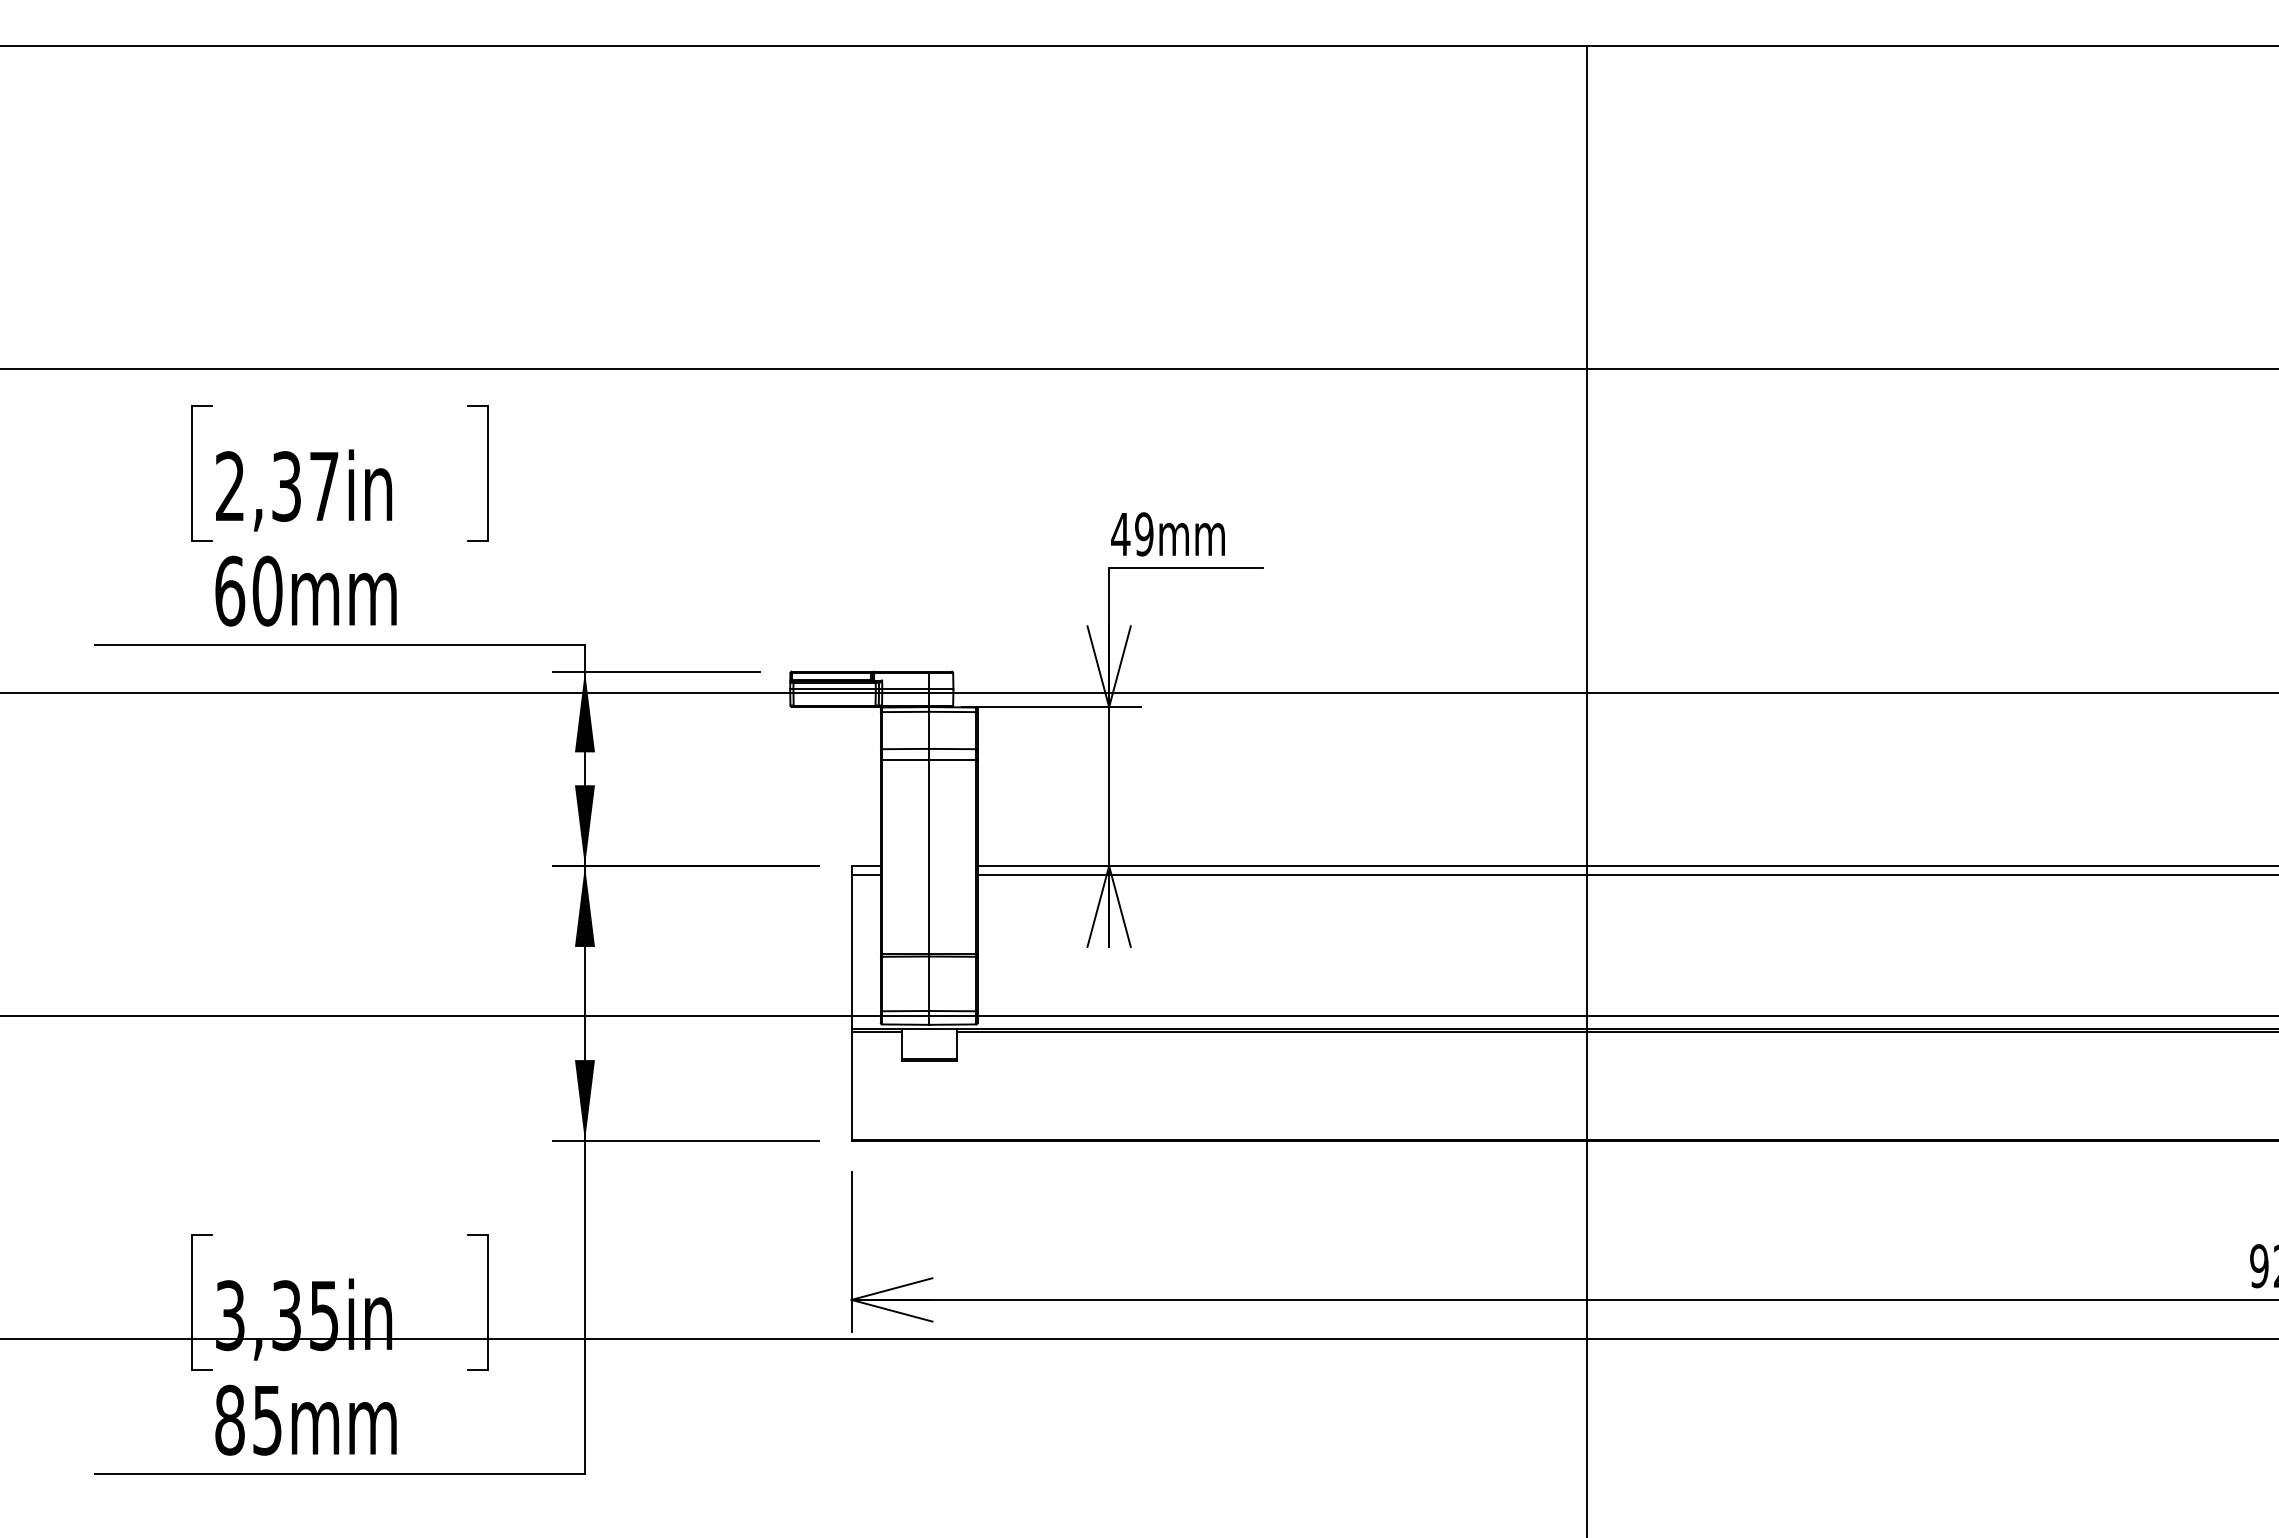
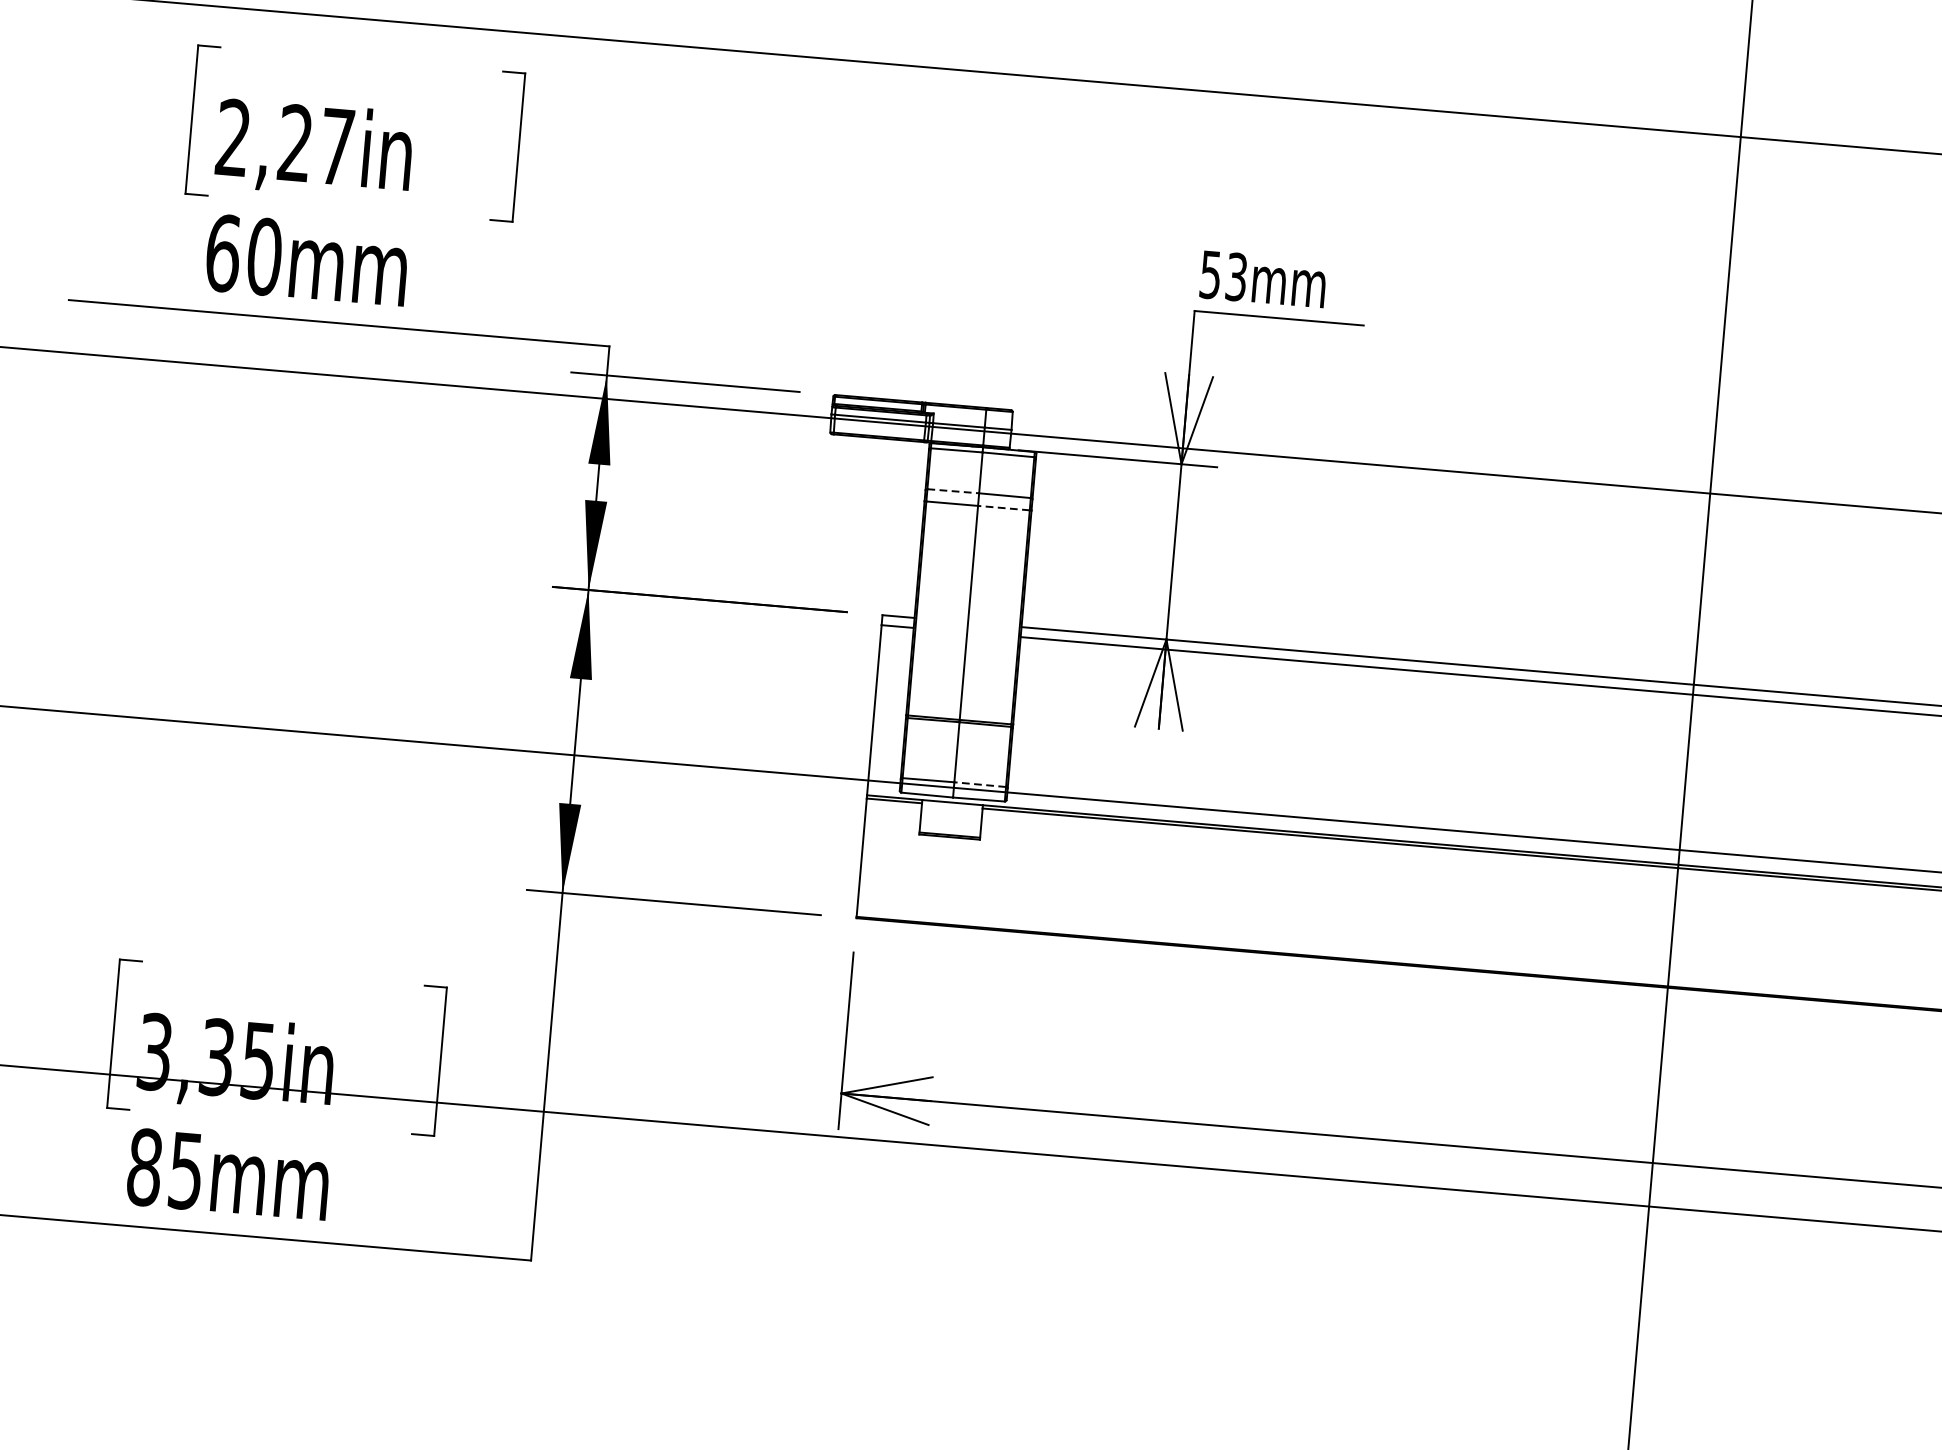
text: (286, 486) -> (295, 143), 2,37in -> 2,27in
text: (1132, 534) -> (1223, 276), 49mm -> 53mm
line: (906, 749) -> (954, 491), solid -> dashed
line: (952, 760) -> (1003, 508), solid -> dashed
line: (952, 1011) -> (980, 785), solid -> dashed

